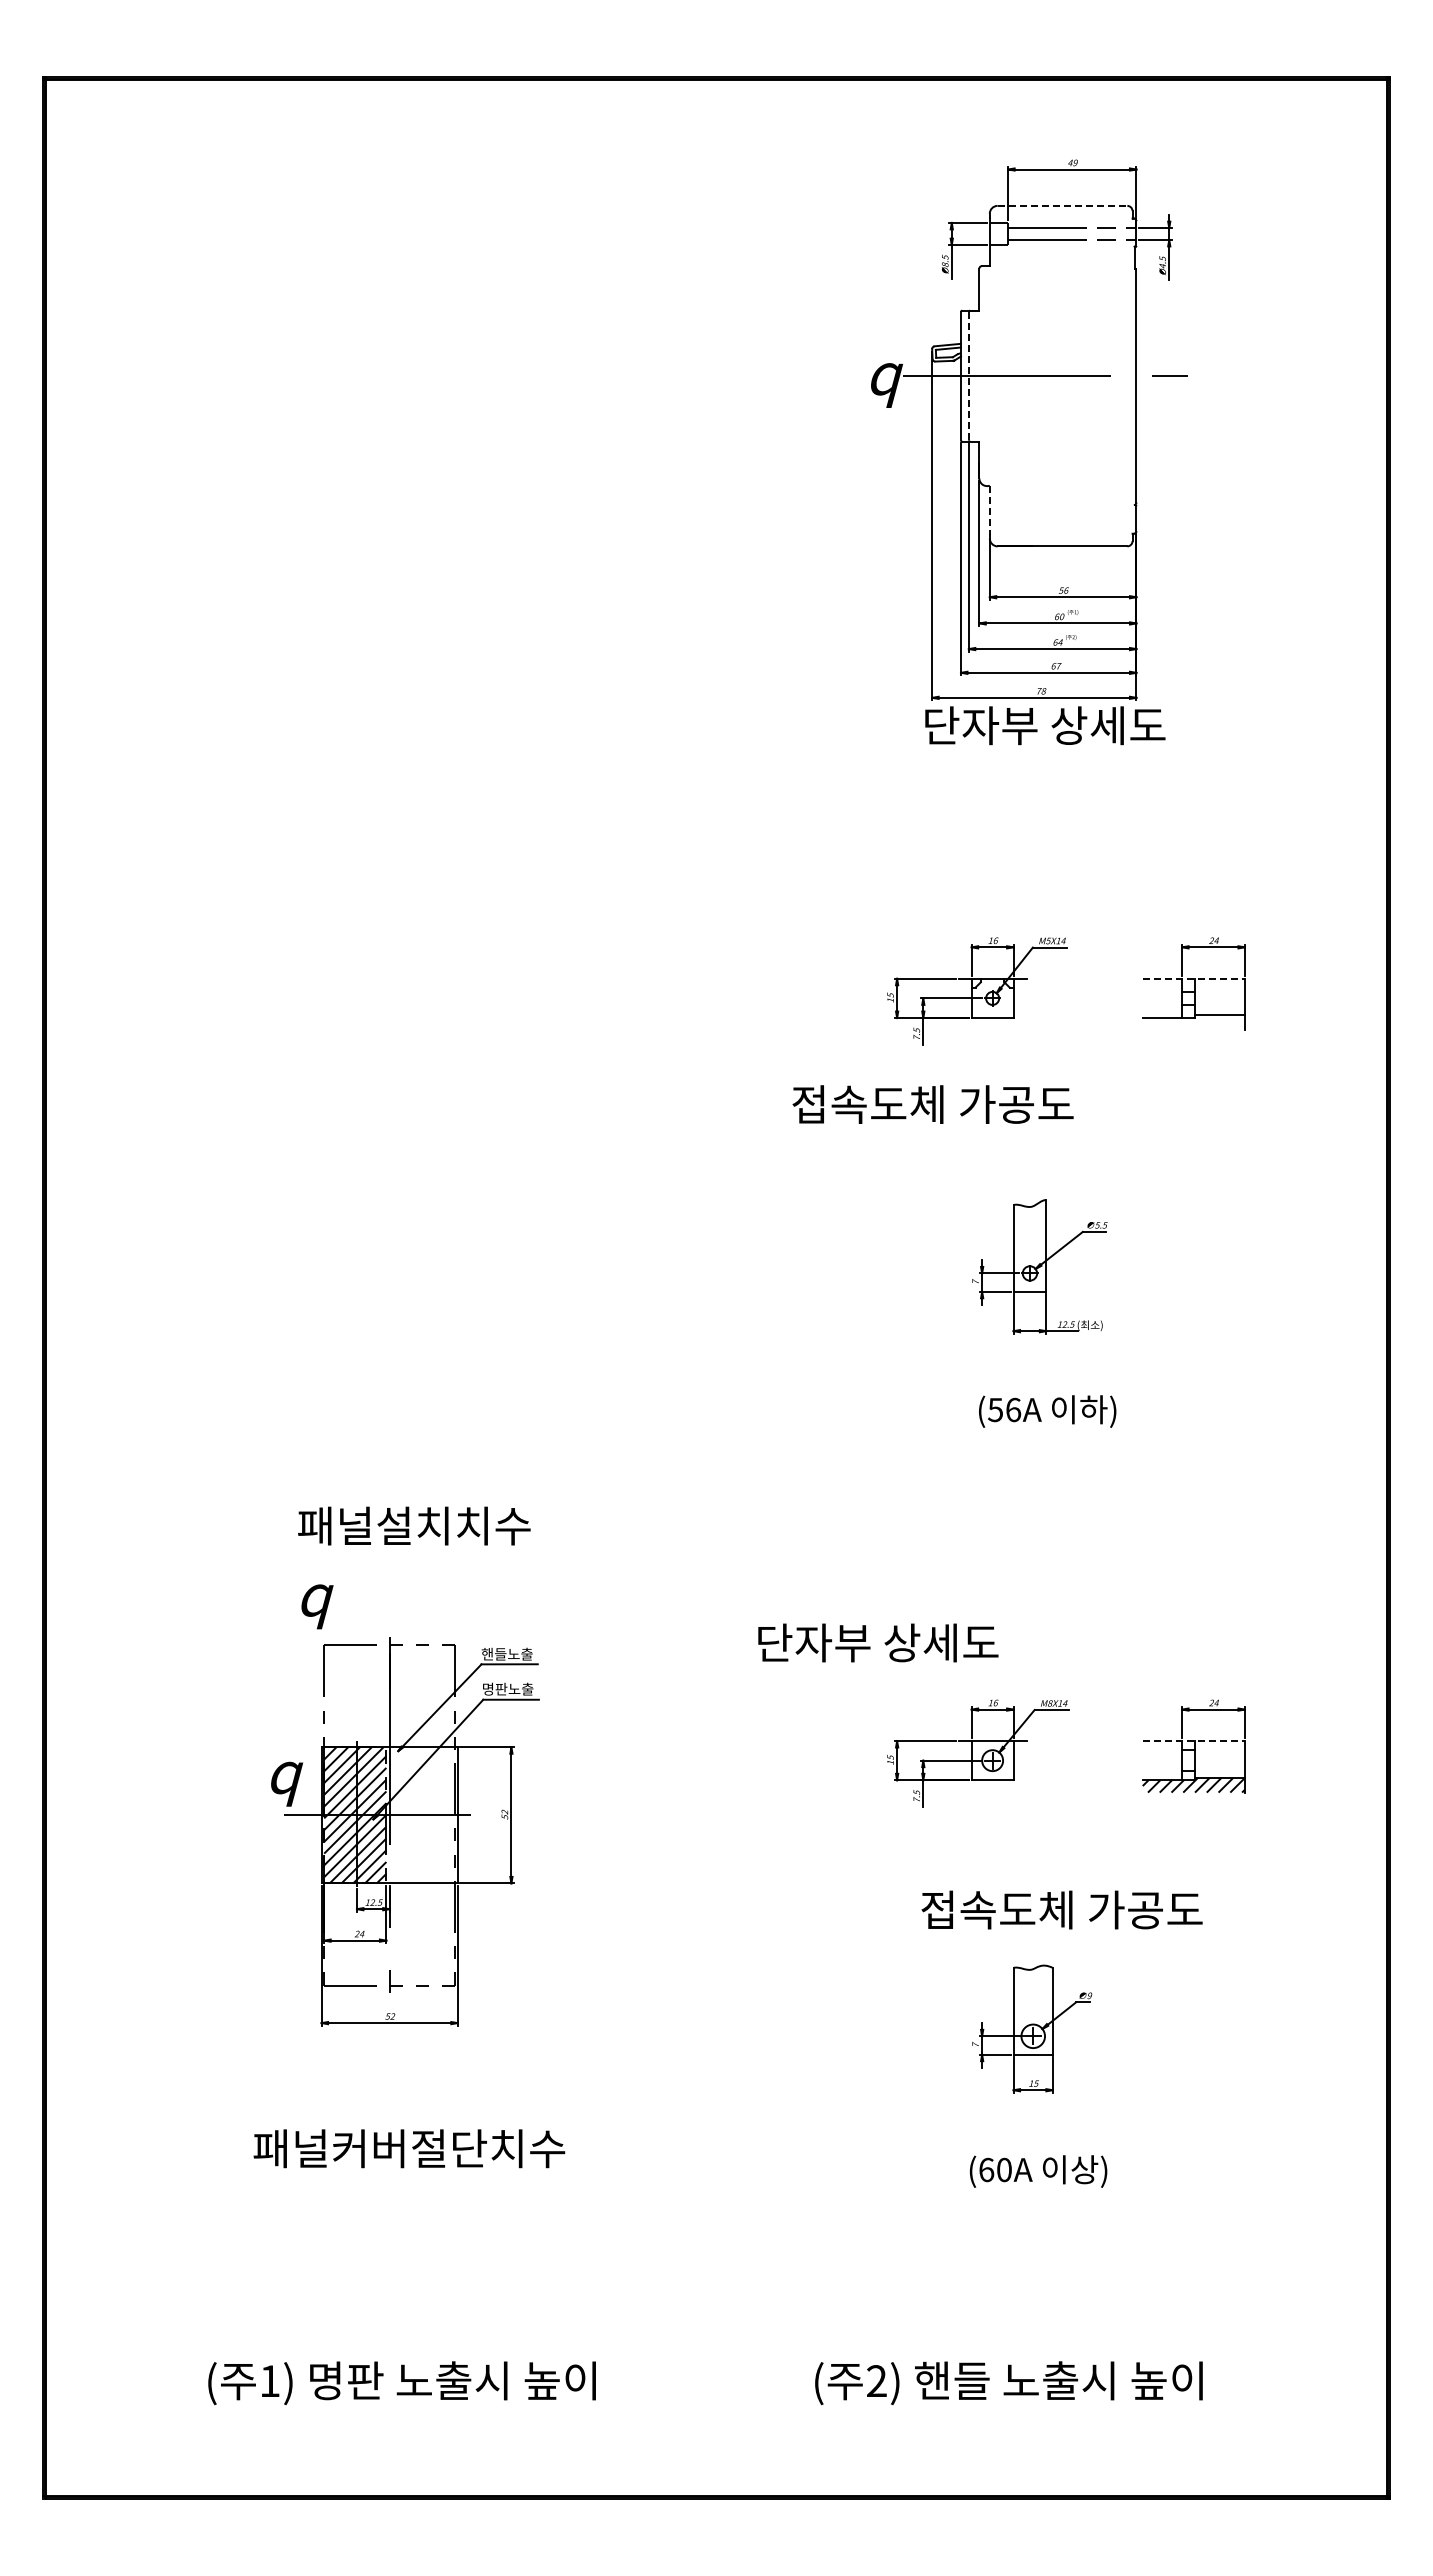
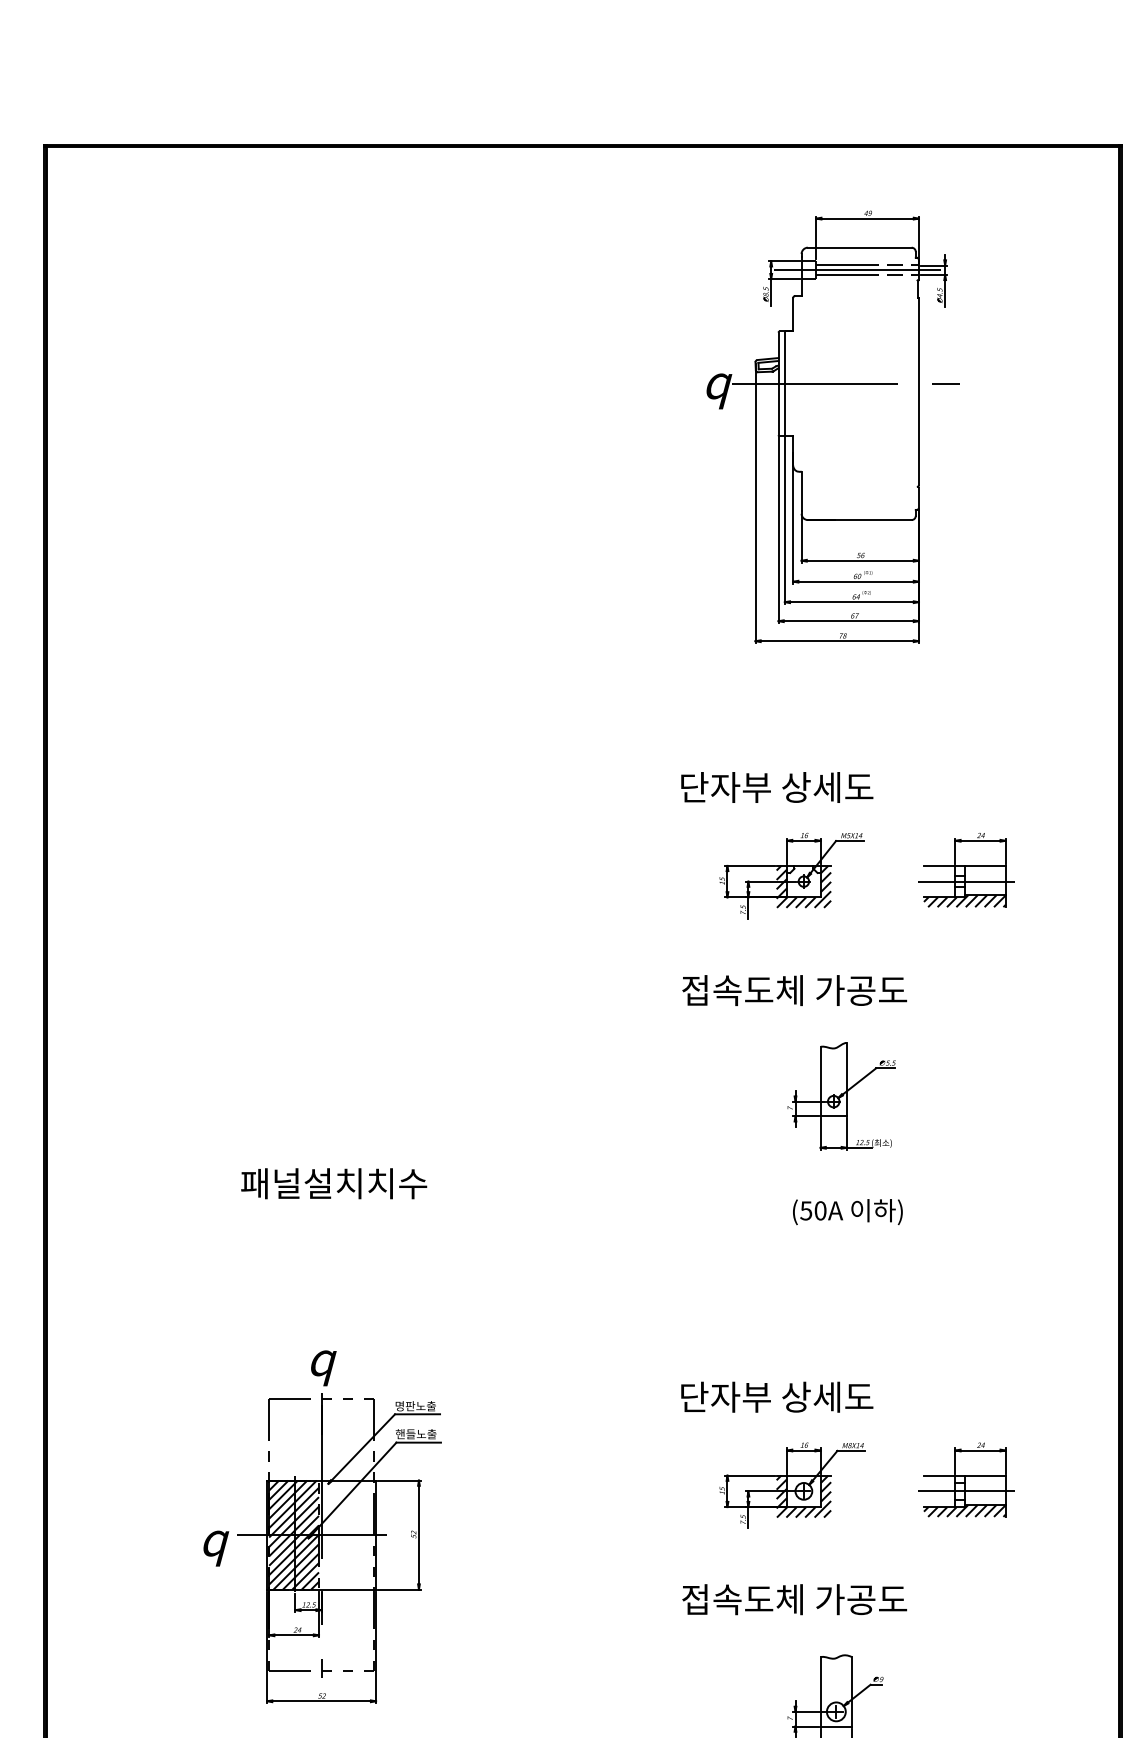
line: (1062, 205) -> (859, 247), dashed -> solid
line: (1064, 234) -> (861, 270), added
line: (968, 376) -> (784, 384), dashed -> solid
line: (989, 510) -> (801, 491), dashed -> solid
text: (1045, 725) -> (777, 787), moved
line: (1194, 978) -> (965, 865), dashed -> solid
line: (1195, 998) -> (966, 881), added
hatch: (992, 1004) -> (803, 886), added
hatch: (1193, 1022) -> (964, 900), added
text: (932, 1104) -> (794, 990), moved
text: (1013, 1409) -> (820, 1210), (56A -> (50A
text: (414, 1525) -> (334, 1183), moved
text: (317, 1606) -> (323, 1368), moved
text: (878, 1642) -> (777, 1396), moved
text: (493, 1653) -> (404, 1405), 핸들노출 -> 명판노출
text: (494, 1688) -> (405, 1433), 명판노출 -> 핸들노출
line: (1194, 1741) -> (965, 1476), dashed -> solid
line: (1195, 1760) -> (966, 1491), added
hatch: (992, 1767) -> (803, 1496), added
text: (286, 1783) -> (215, 1548), moved
text: (1061, 1909) -> (794, 1599), moved

